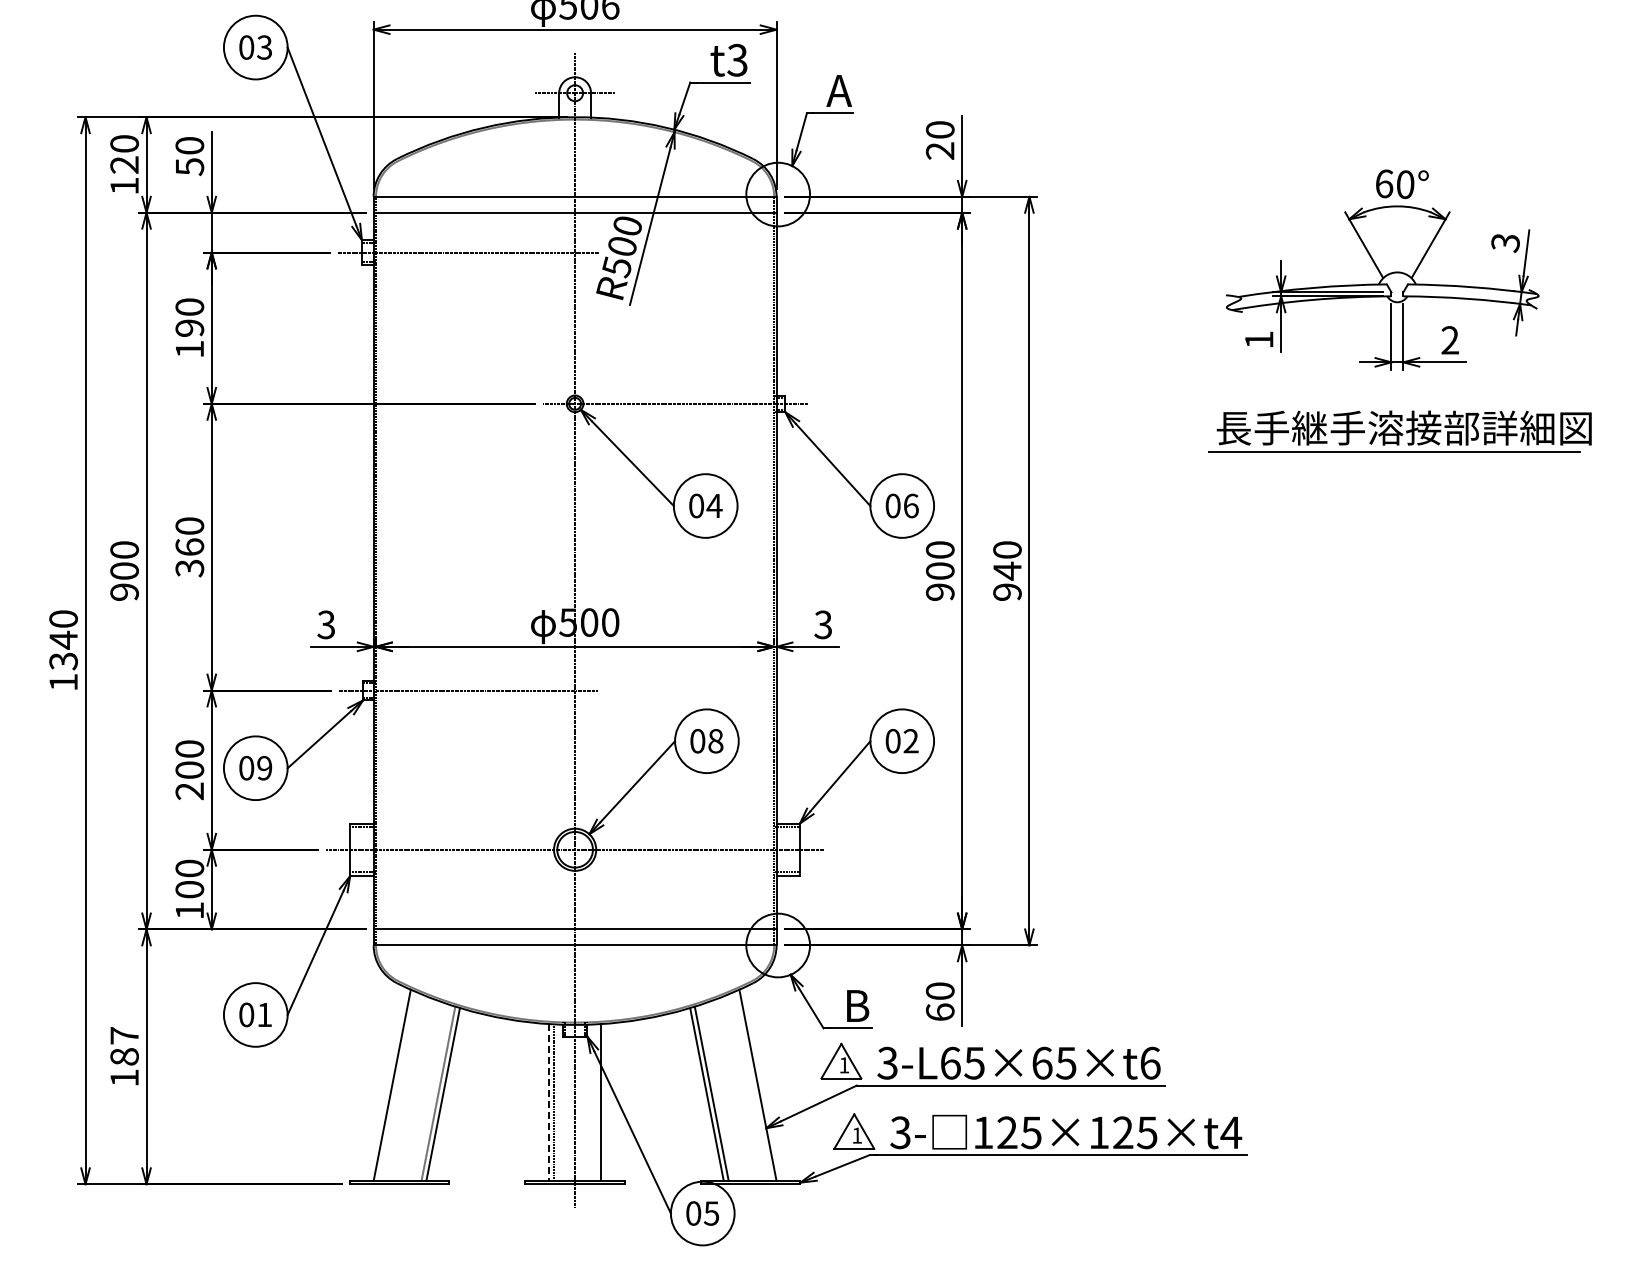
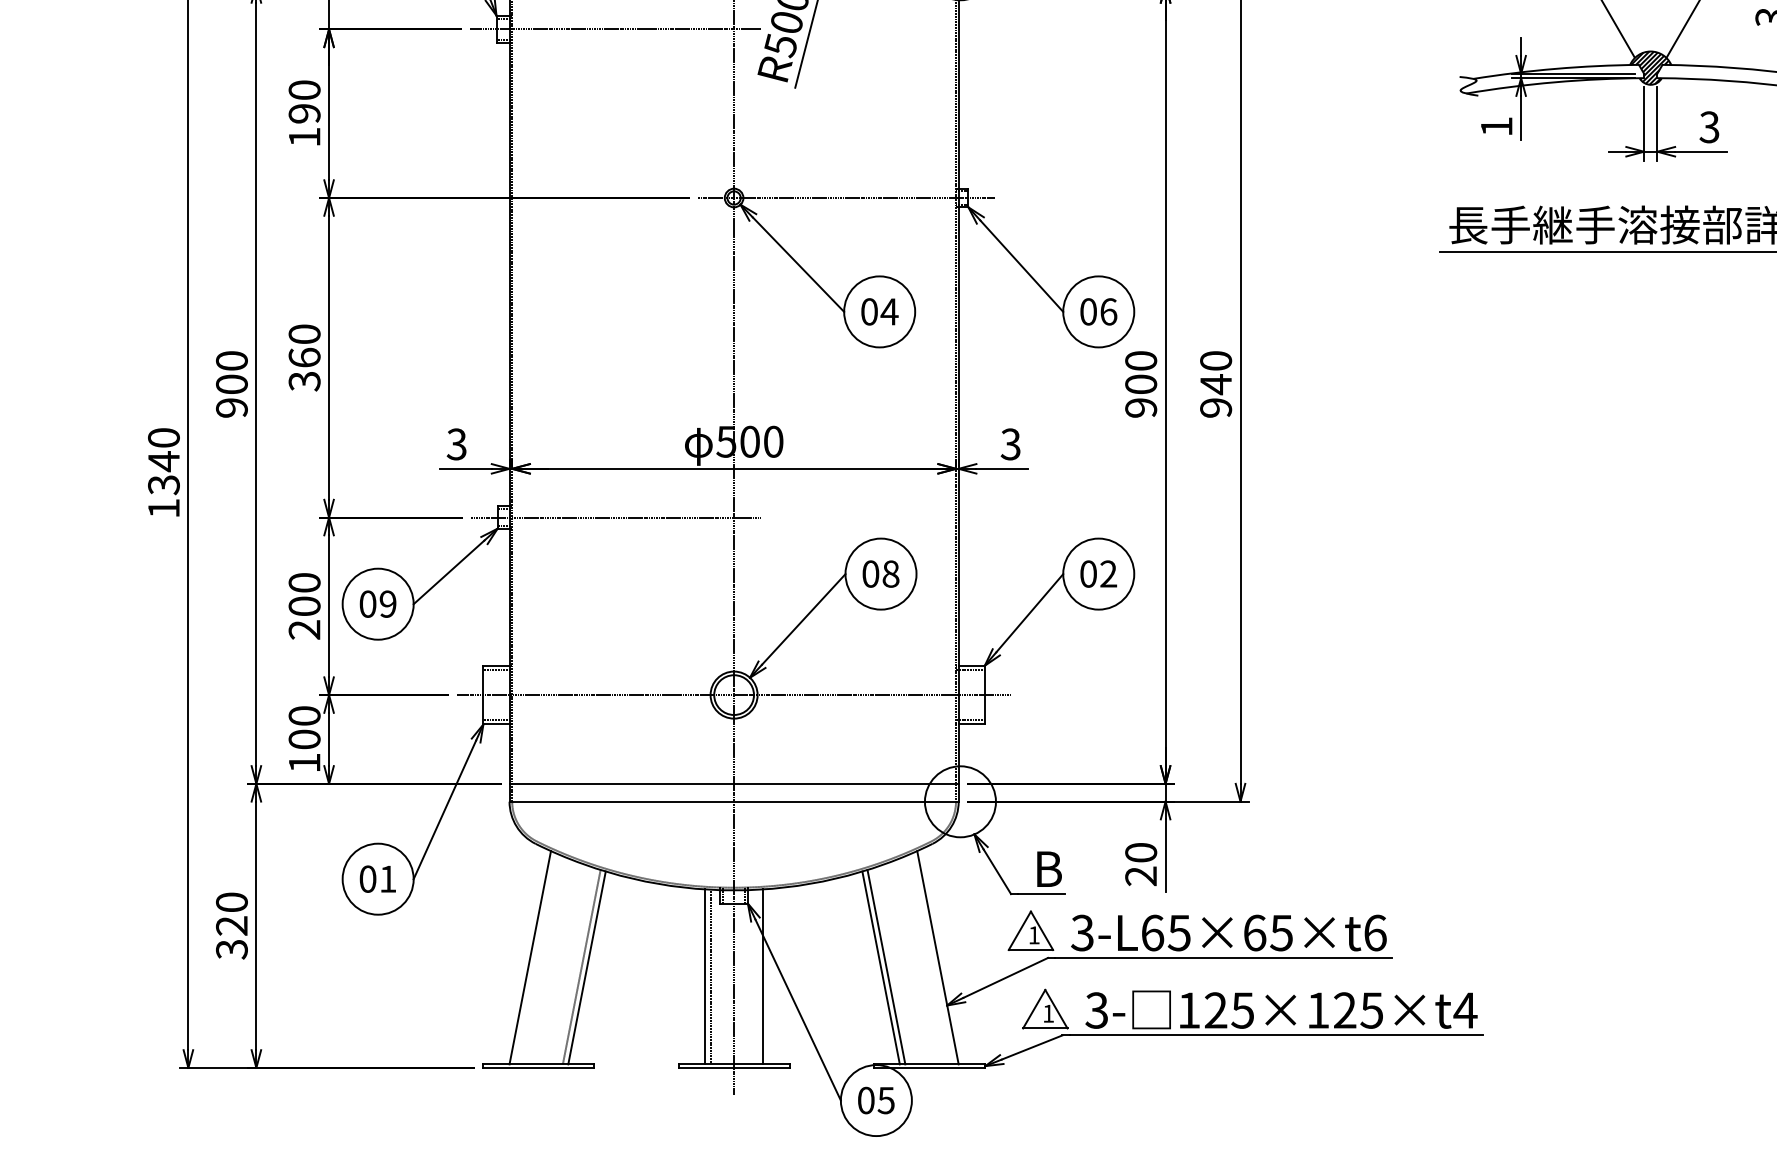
hatch: (1397, 287) -> (1650, 68), added
text: (1449, 340) -> (1708, 127), 2 -> 3
text: (939, 1012) -> (1140, 876), 60 -> 20
text: (124, 1057) -> (231, 926), 187 -> 320
line: (549, 1103) -> (705, 977), dashed -> solid

